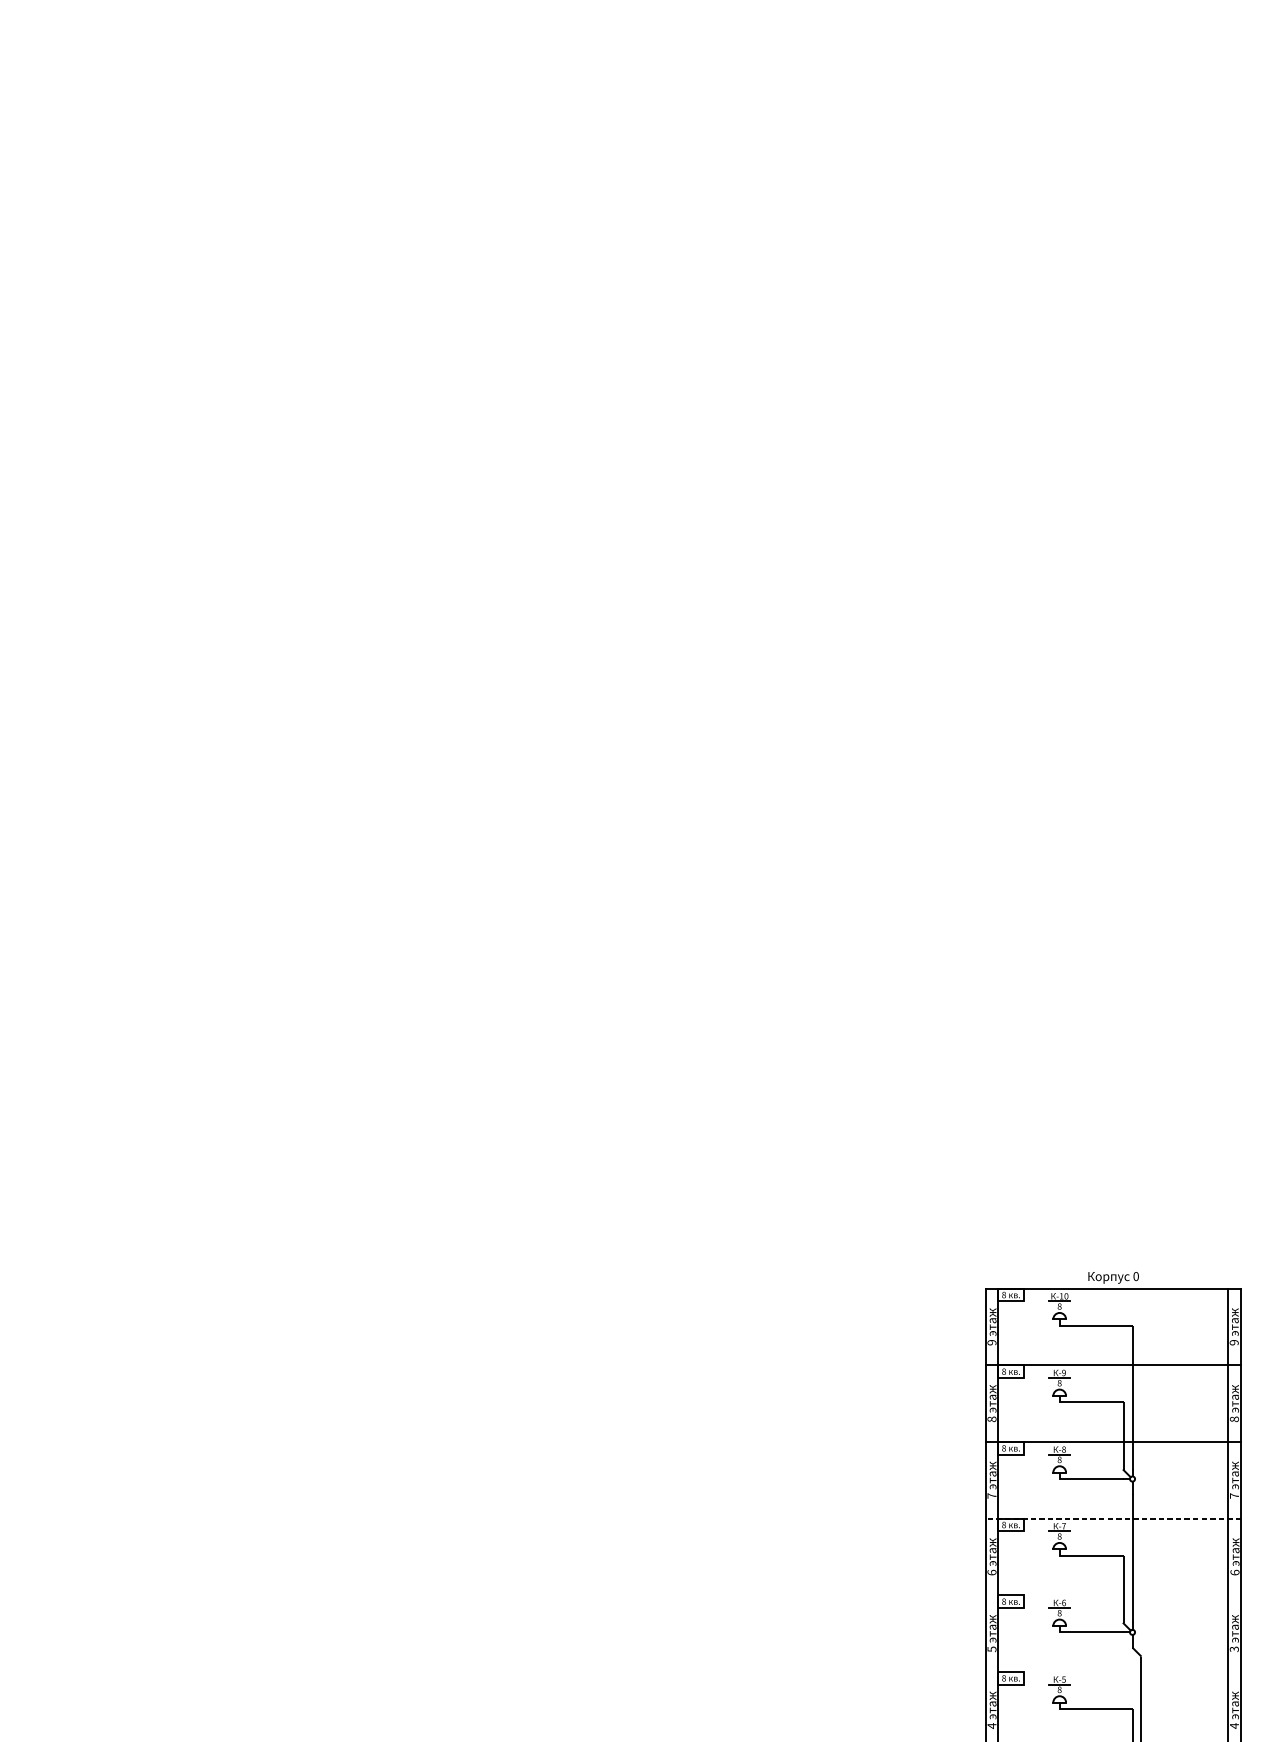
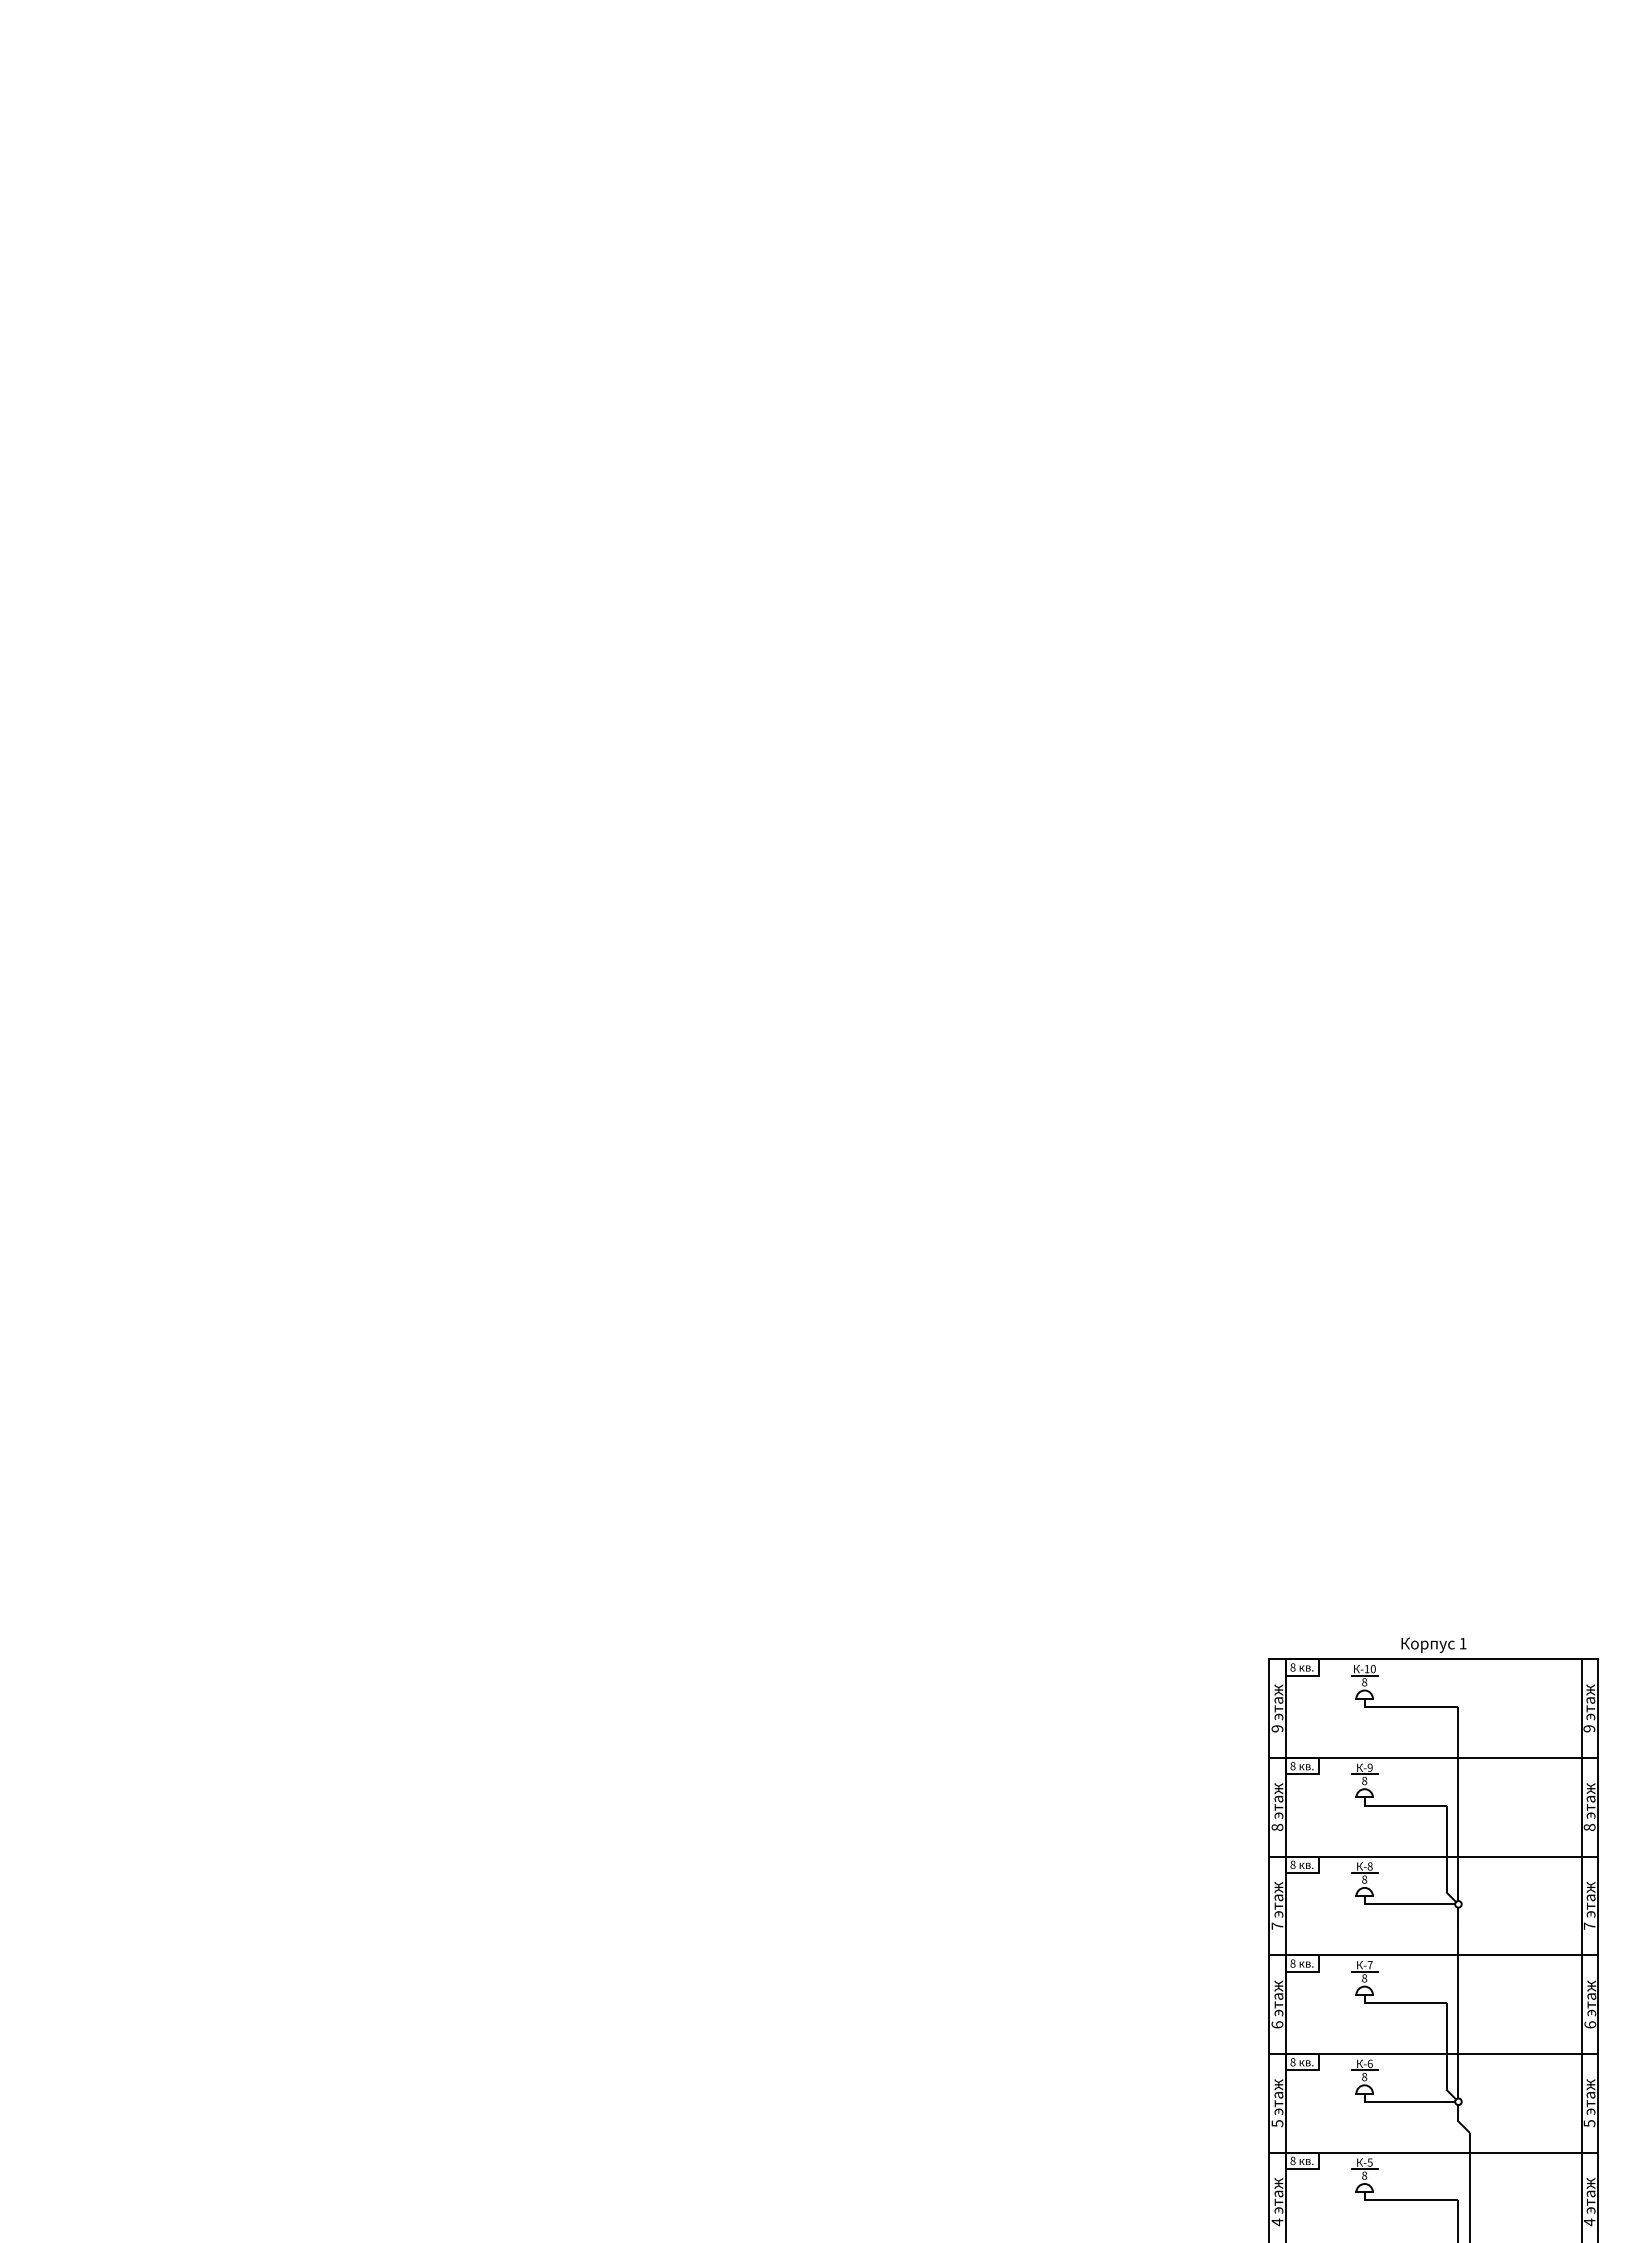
text: (1135, 1276) -> (1462, 1643), 0 -> 1
line: (1113, 1518) -> (1433, 1955), dashed -> solid
line: (1113, 1595) -> (1433, 2054), added
text: (1233, 1649) -> (1588, 2123), 3 -> 5
line: (1113, 1671) -> (1433, 2152), added

